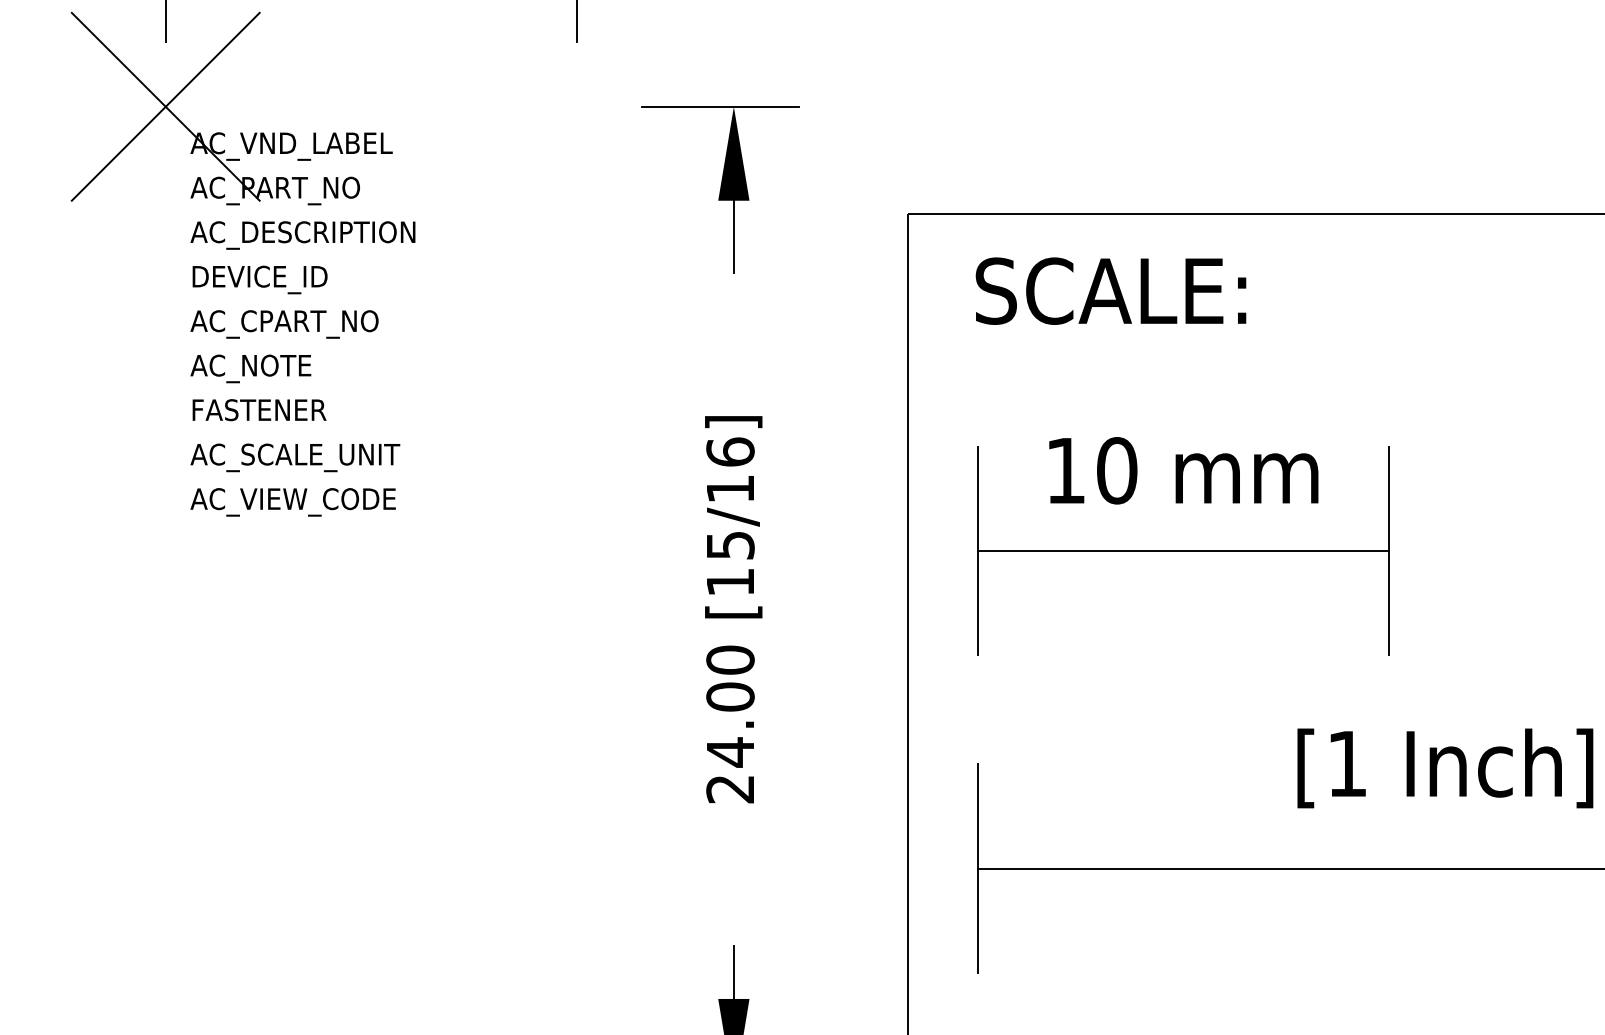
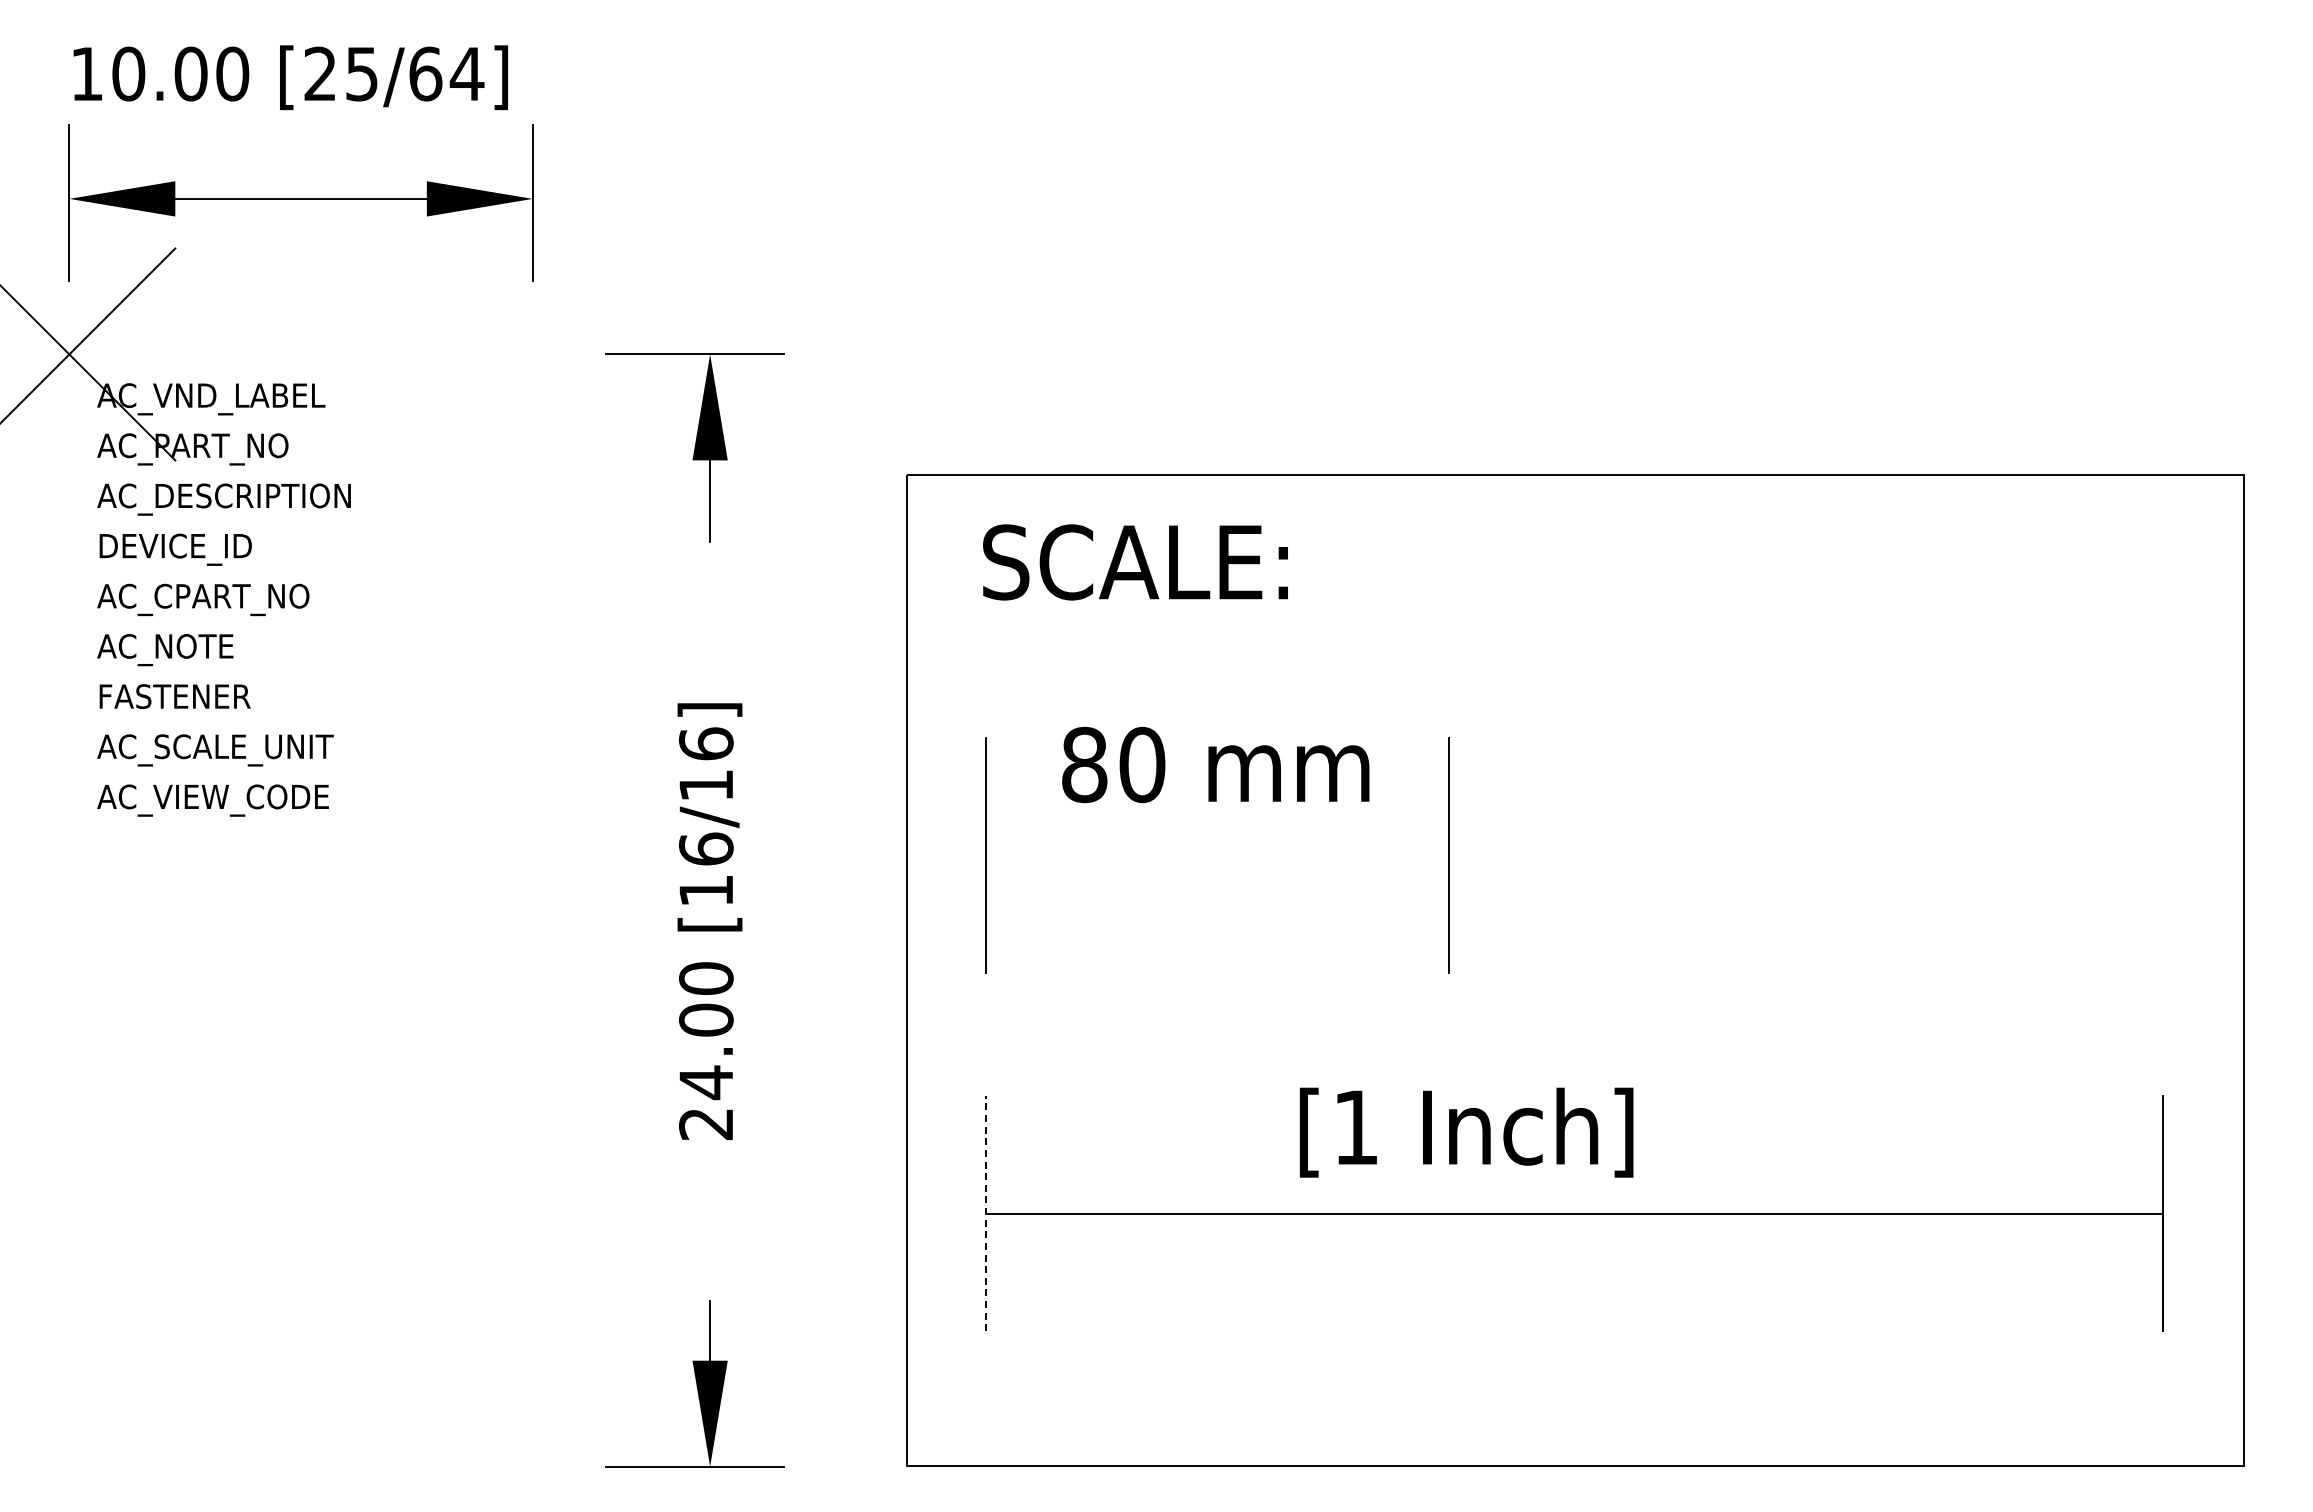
text: (1065, 470) -> (1084, 764), 10 -> 80
text: (730, 544) -> (706, 848), [15/16] -> [16/16]
line: (1183, 551) -> (1217, 855), removed
text: (1445, 768) -> (1466, 1132), moved
line: (978, 868) -> (985, 1213), solid -> dashed

